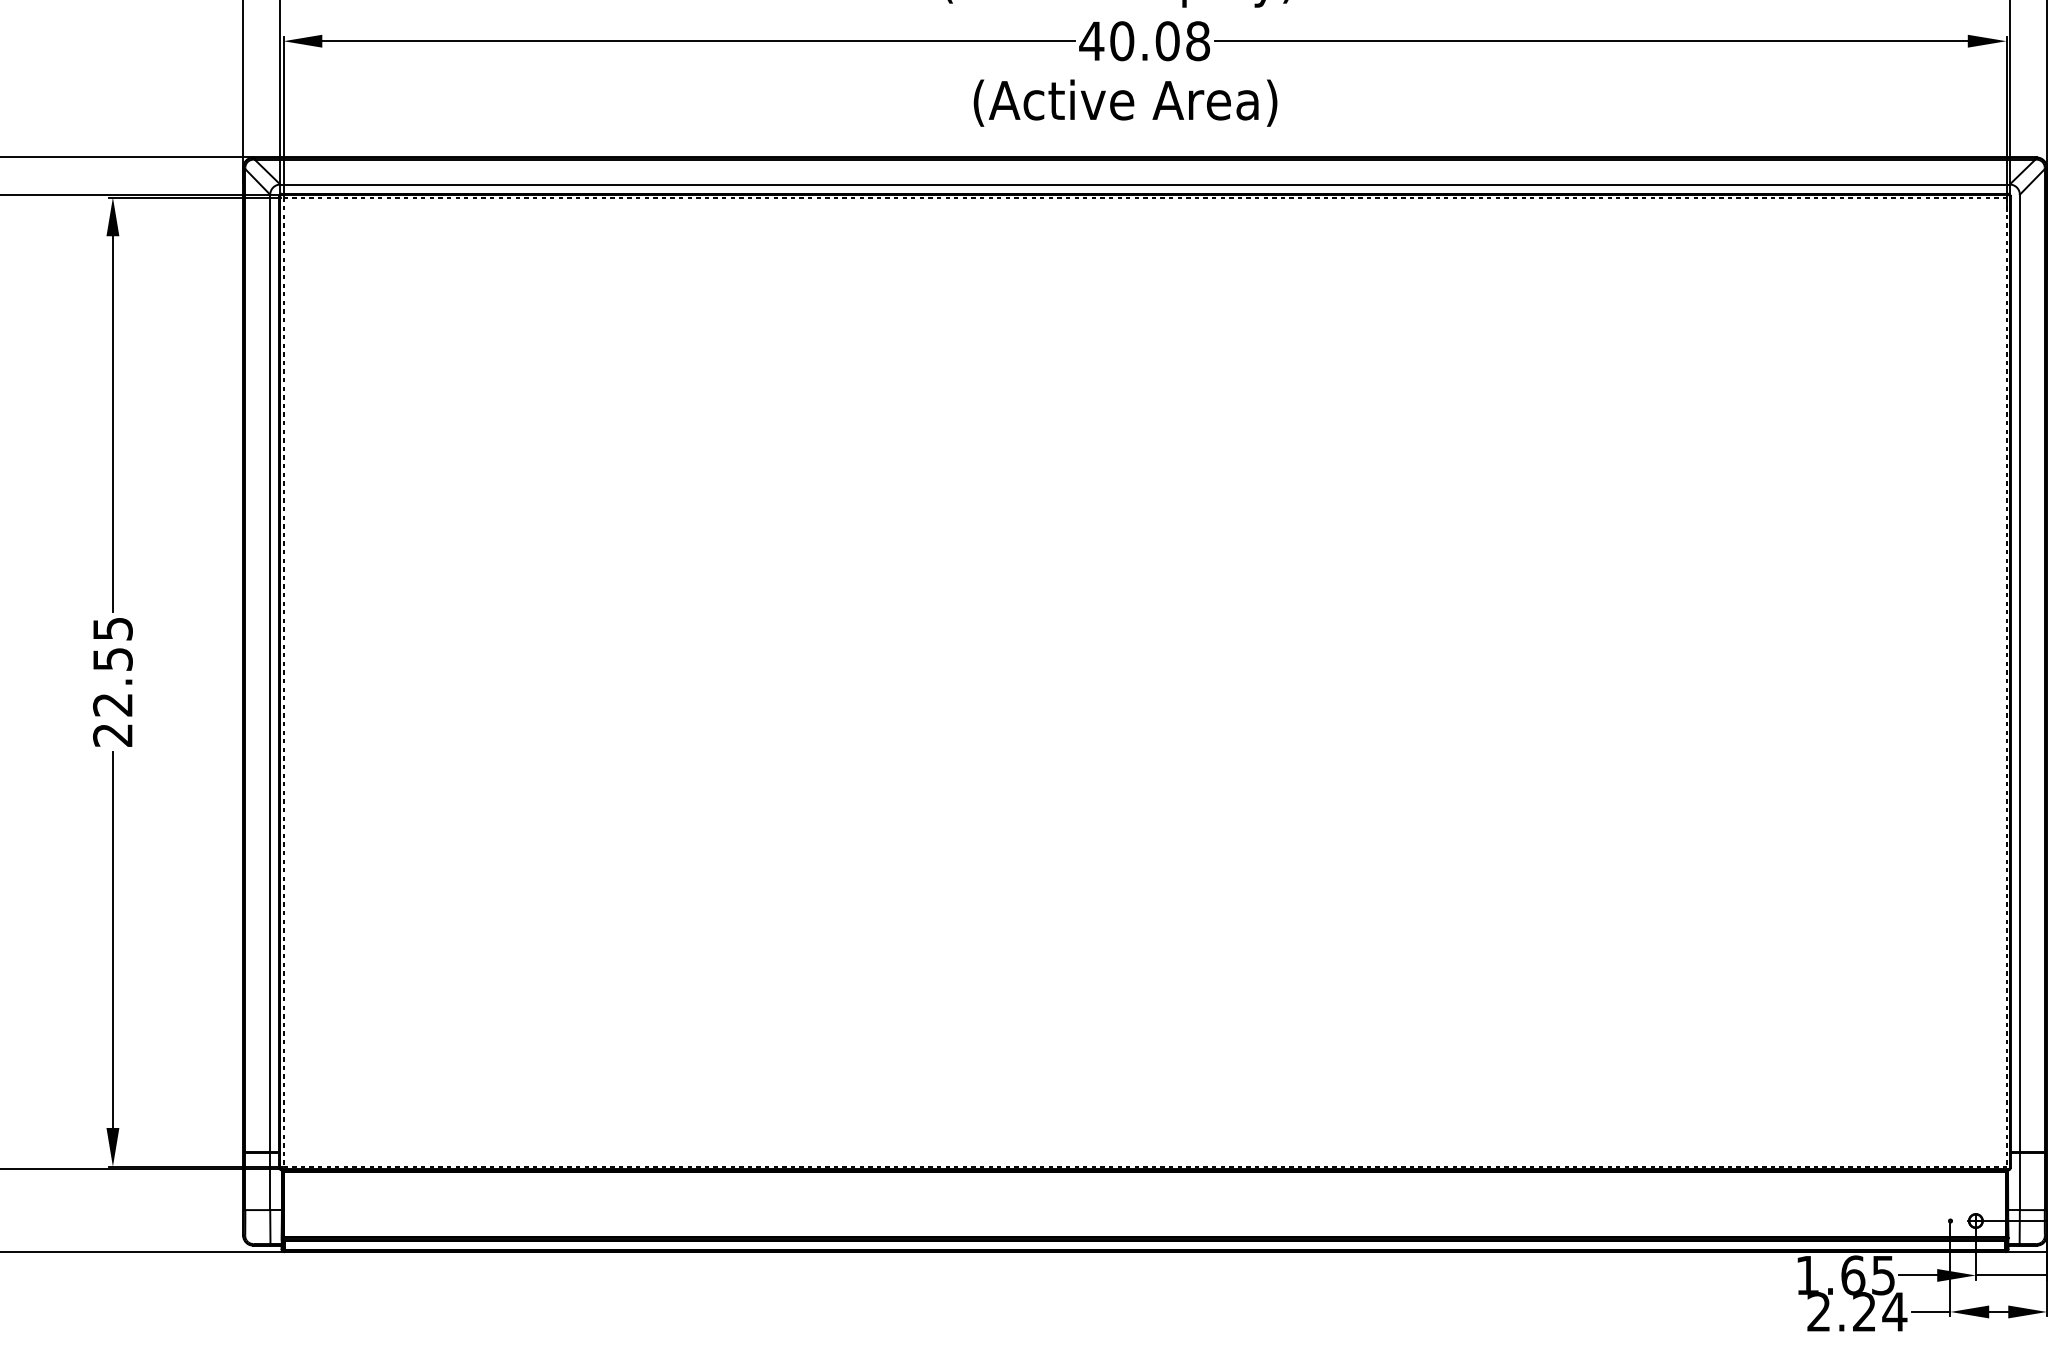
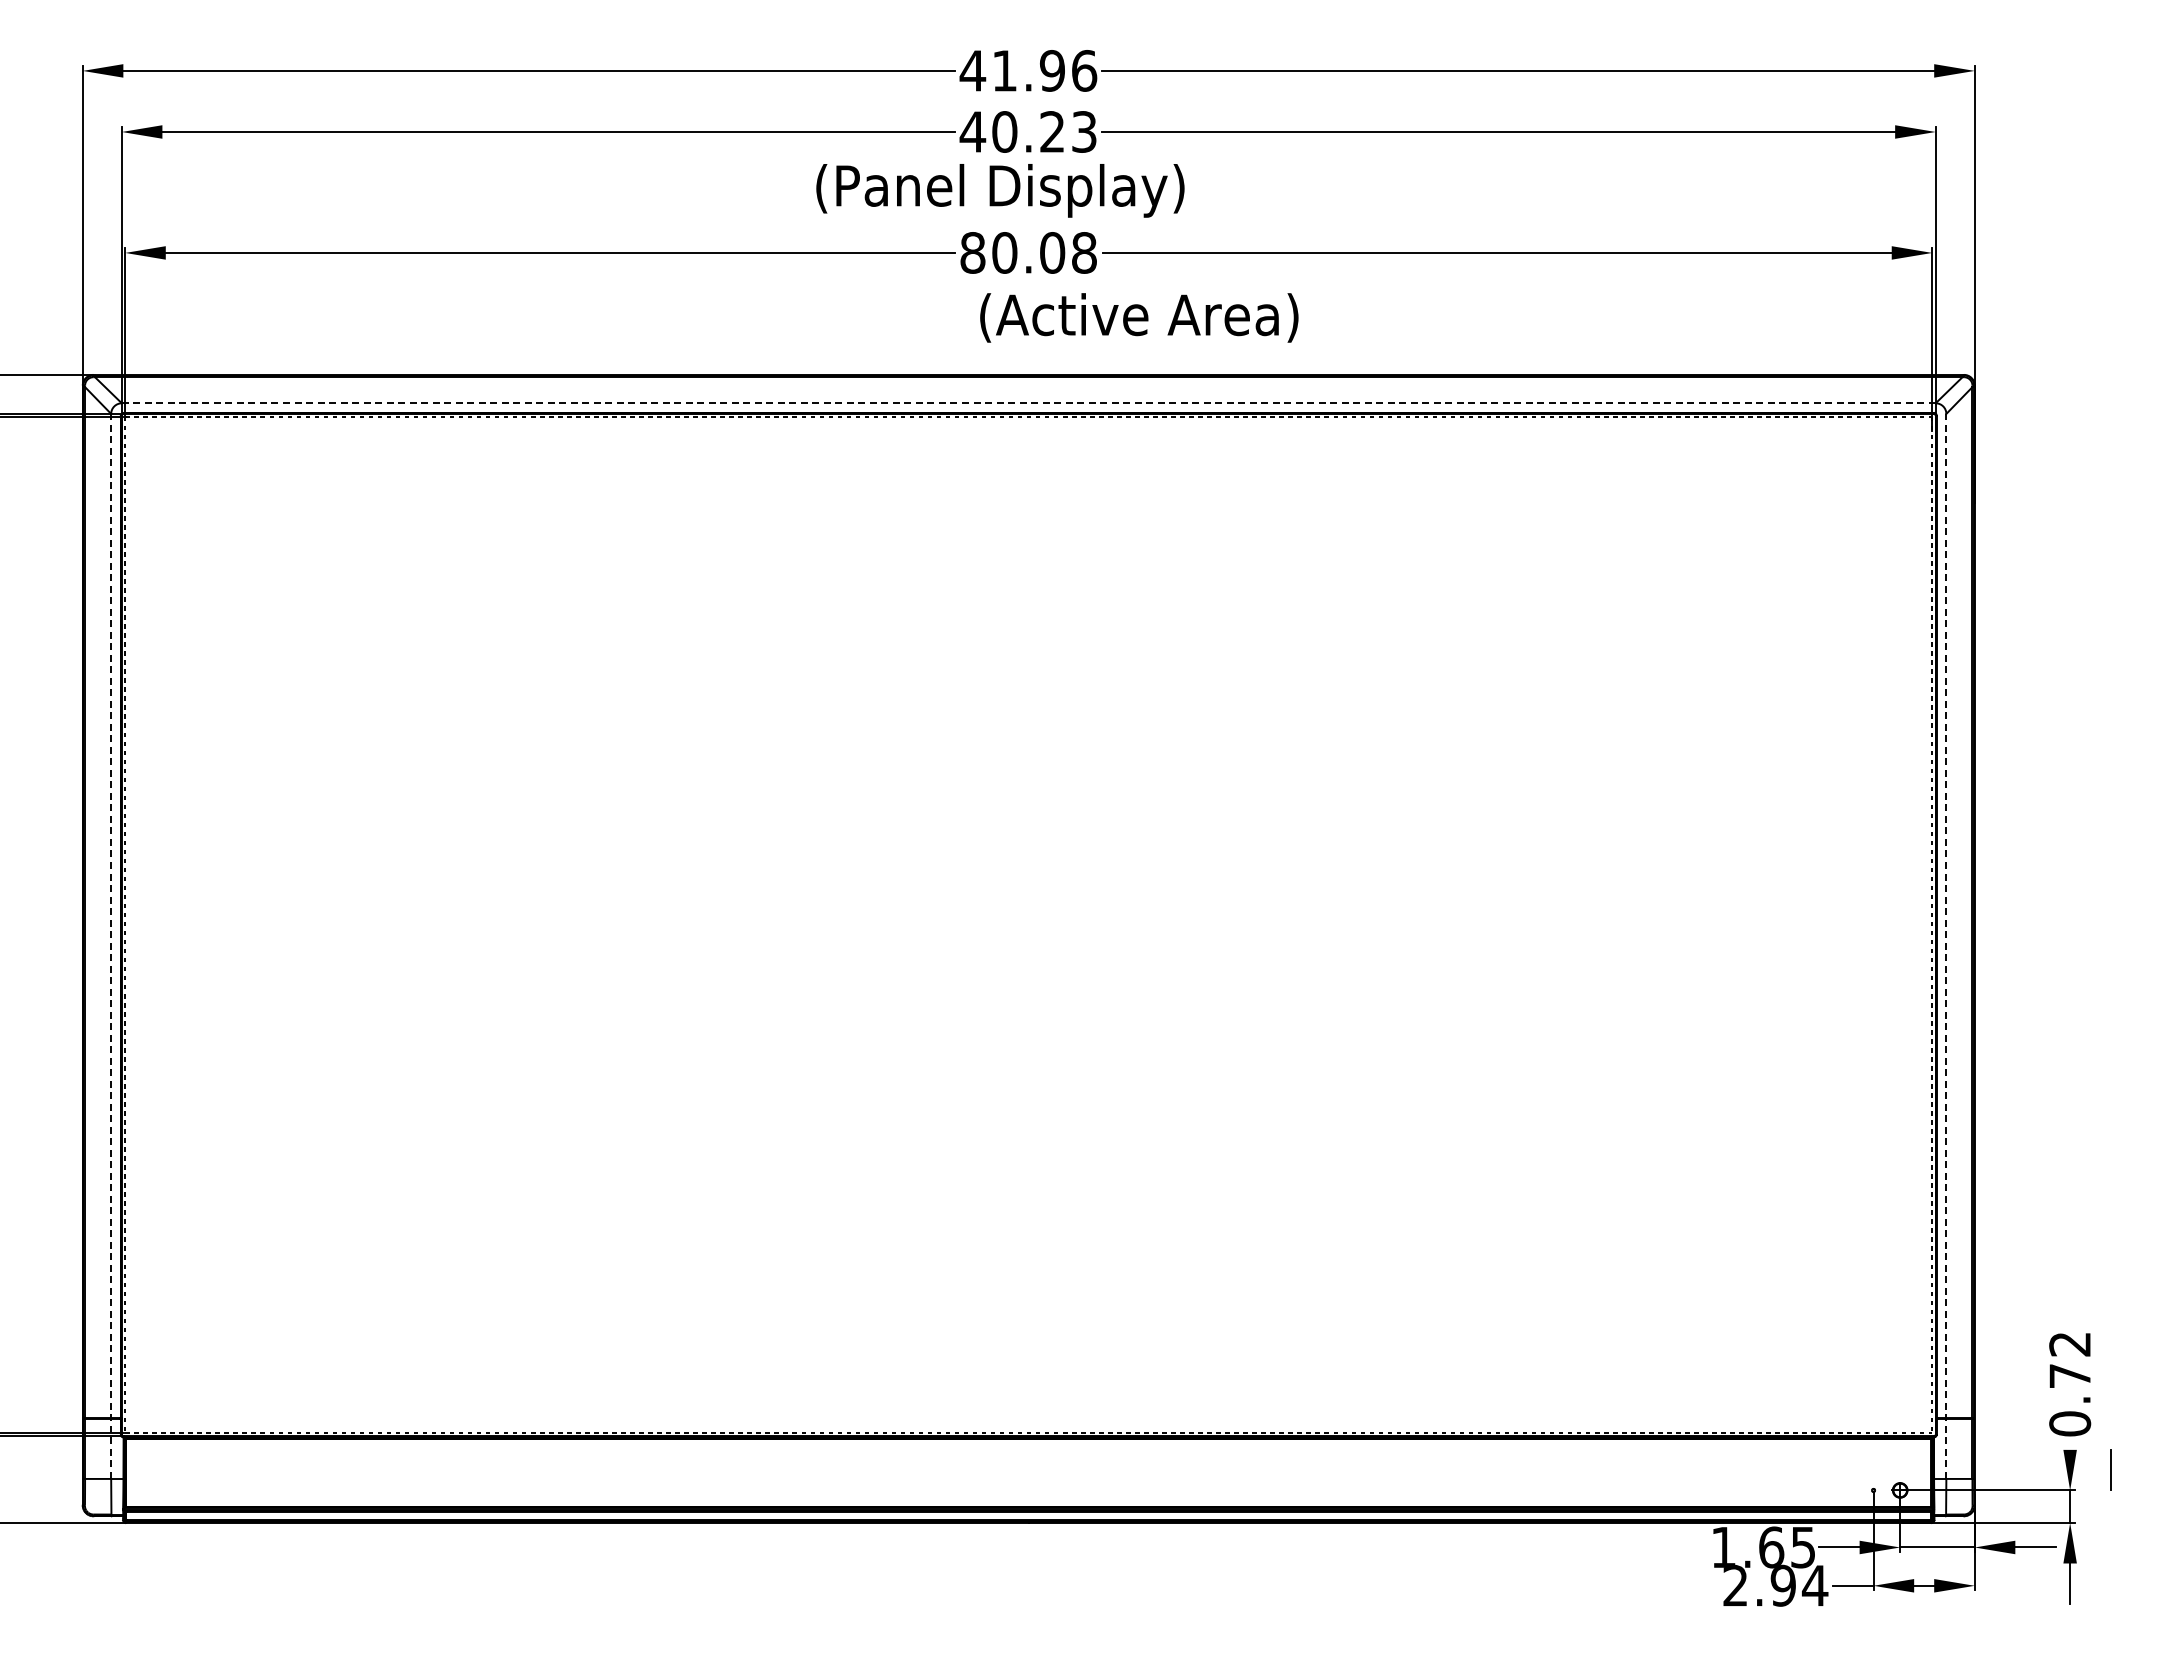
text: (1091, 40) -> (972, 252), 40.08 -> 80.08
text: (1125, 102) -> (1139, 317), moved
line: (1144, 184) -> (1028, 403), solid -> dashed
line: (270, 701) -> (111, 945), solid -> dashed
line: (2020, 701) -> (1946, 945), solid -> dashed
text: (1863, 1311) -> (1782, 1585), 2.24 -> 2.94

